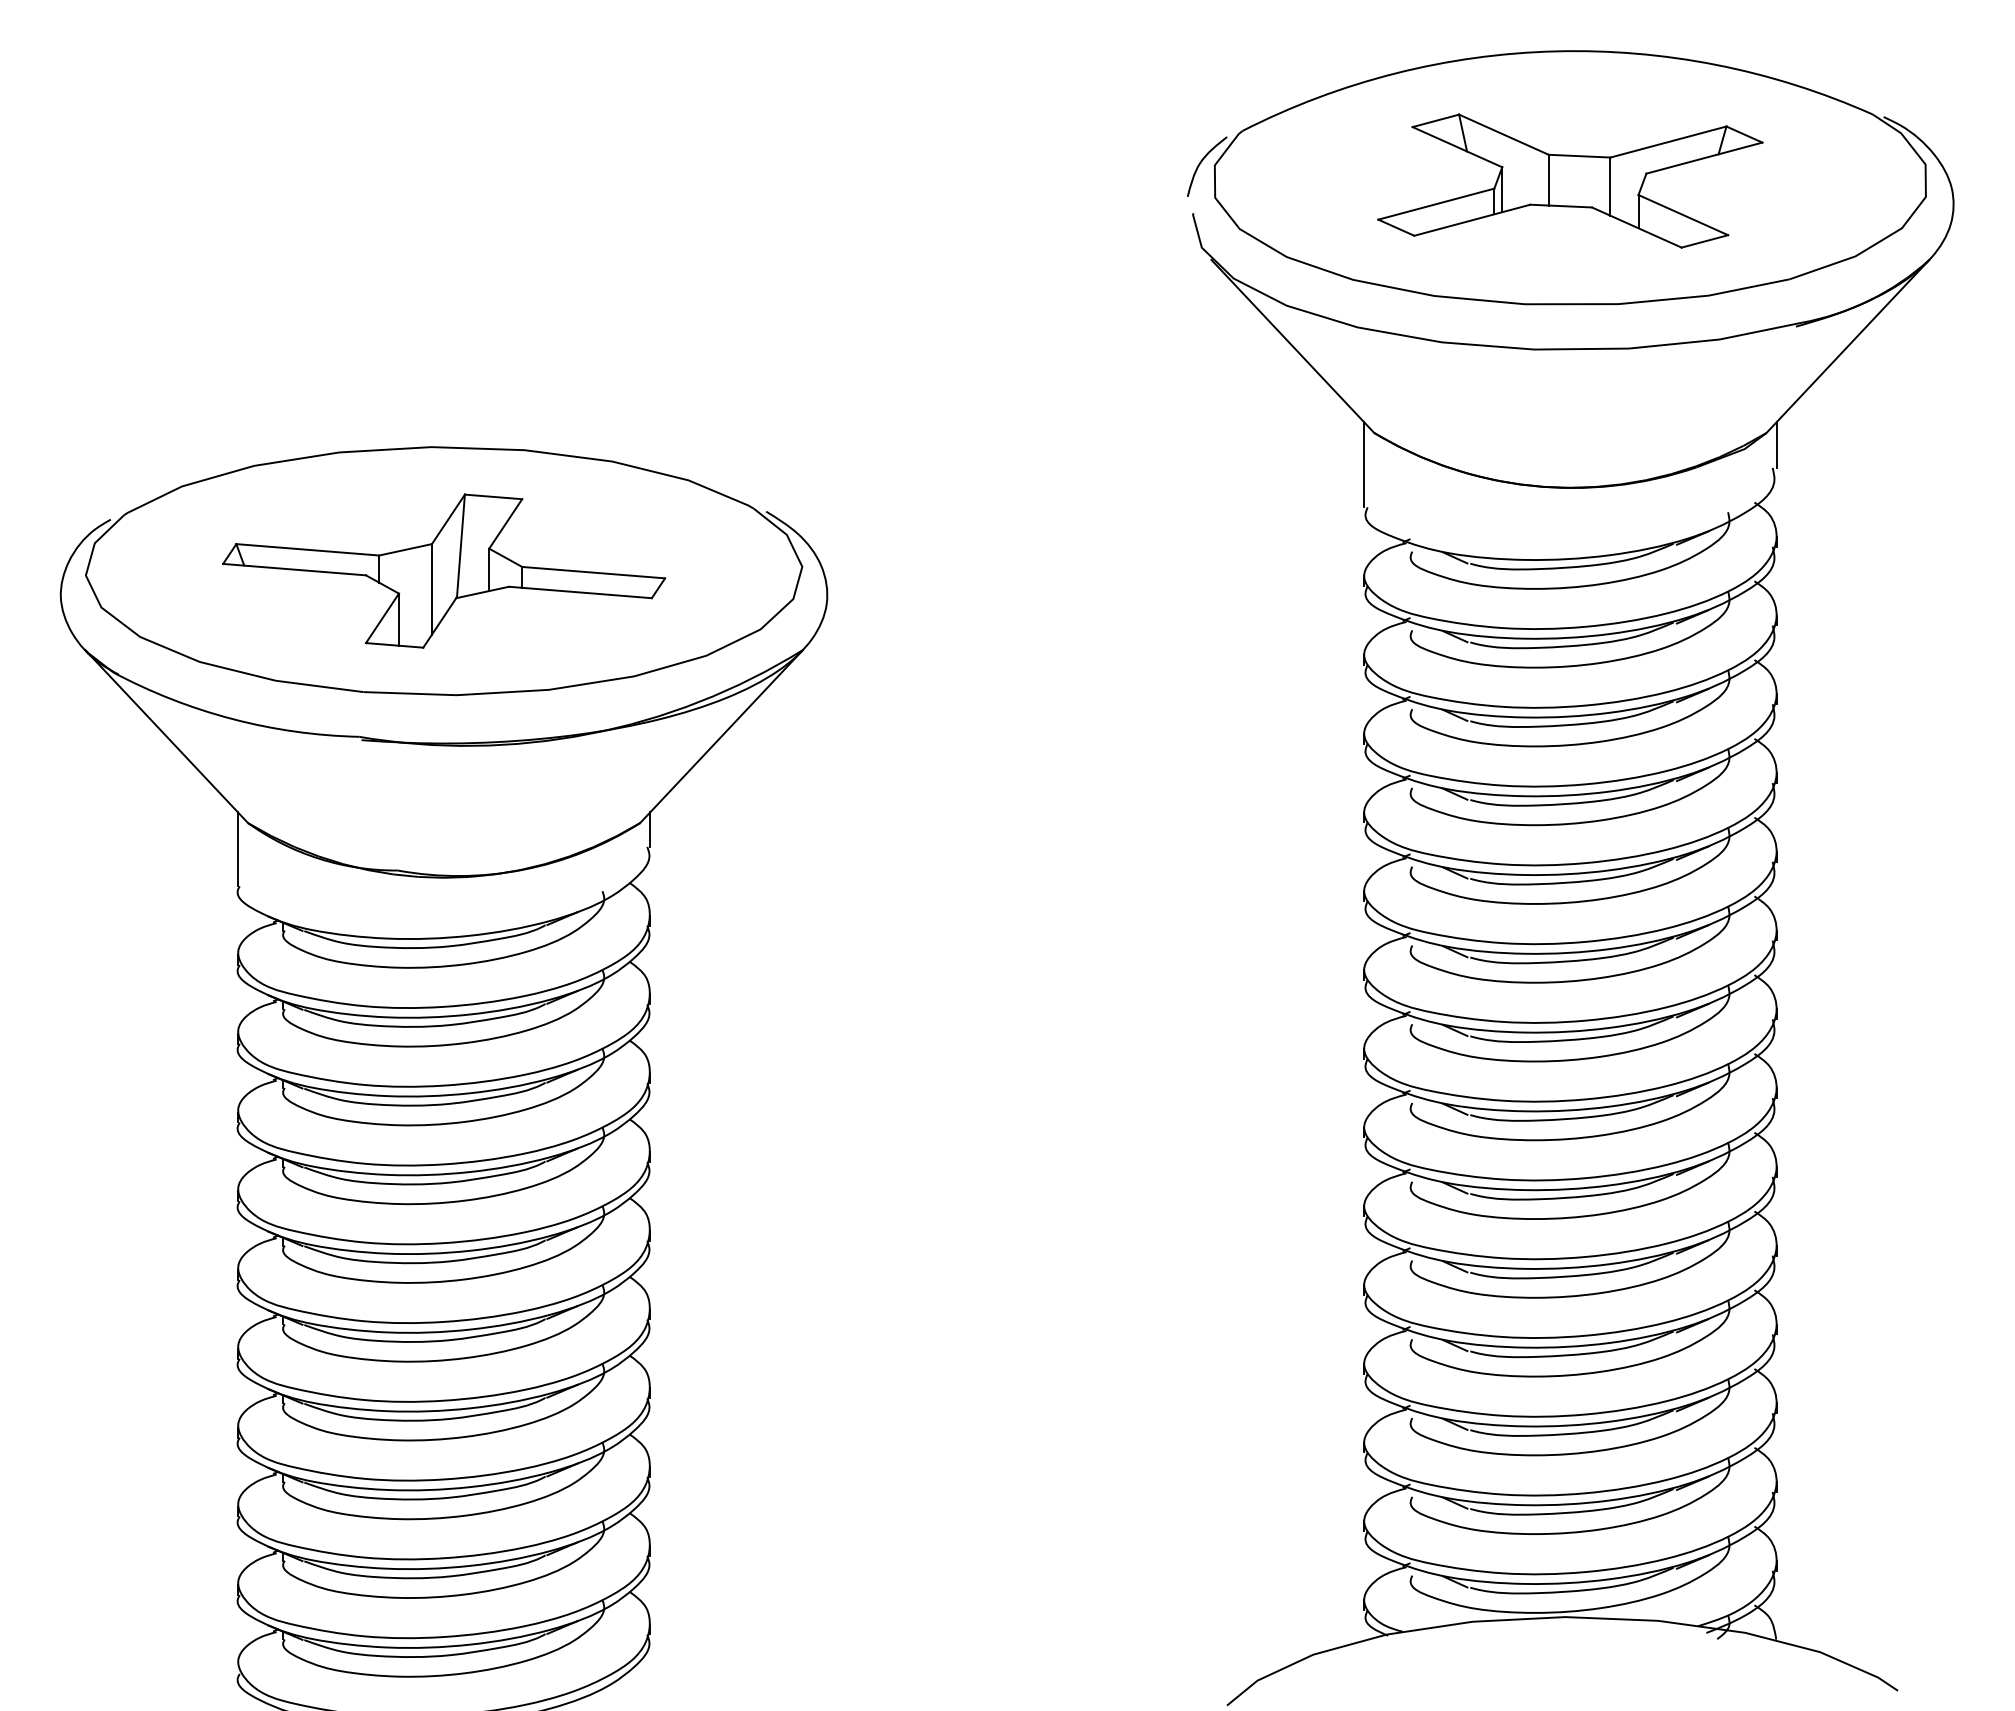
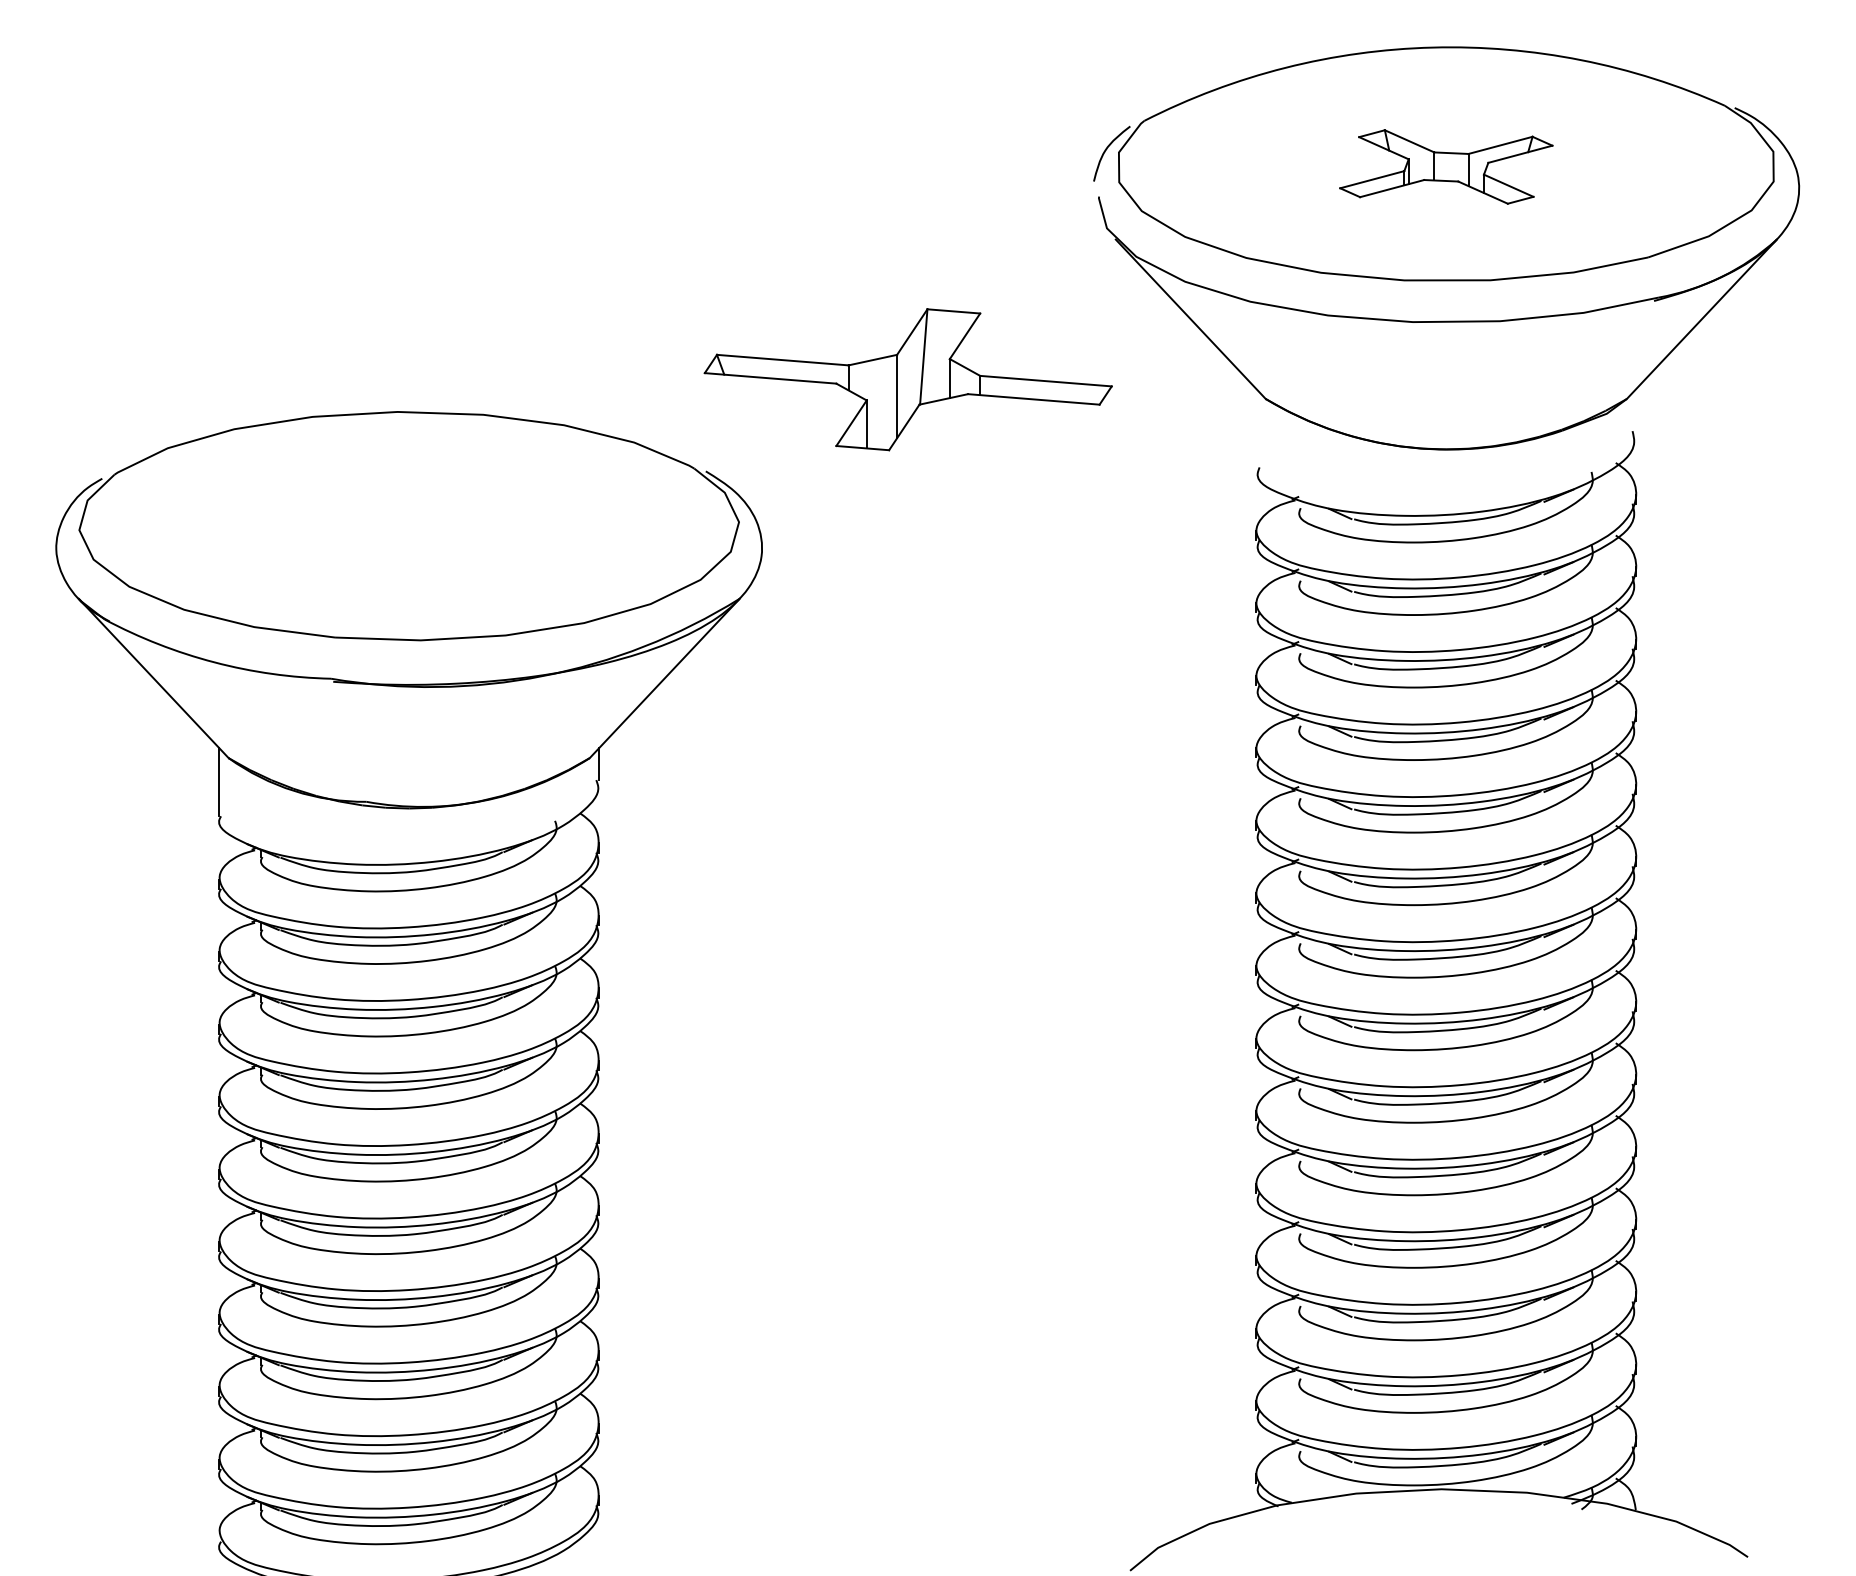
part: (1570, 180) -> (1446, 166), size x0.6
line: (1776, 444) -> (1636, 409), removed
line: (1364, 464) -> (1256, 427), removed
part: (444, 570) -> (908, 379), moved

